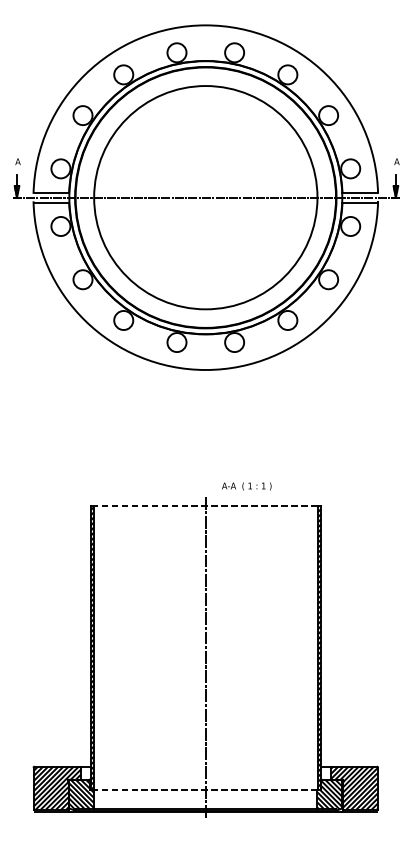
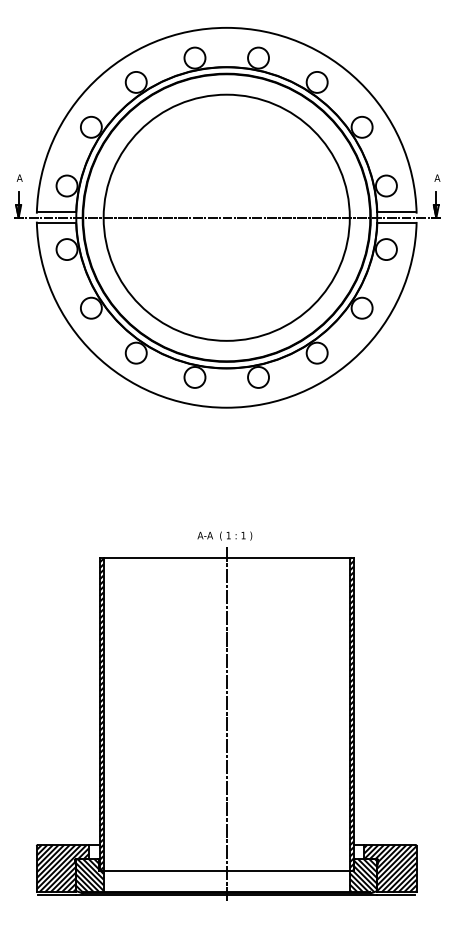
text: (246, 485) -> (224, 535), moved
line: (205, 505) -> (226, 557), dashed -> solid
line: (205, 790) -> (226, 871), dashed -> solid

